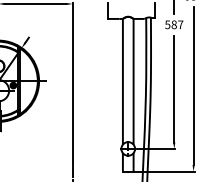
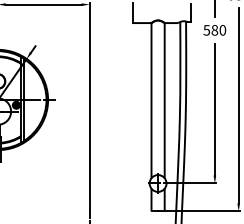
text: (180, 24) -> (222, 30), 587 -> 580

